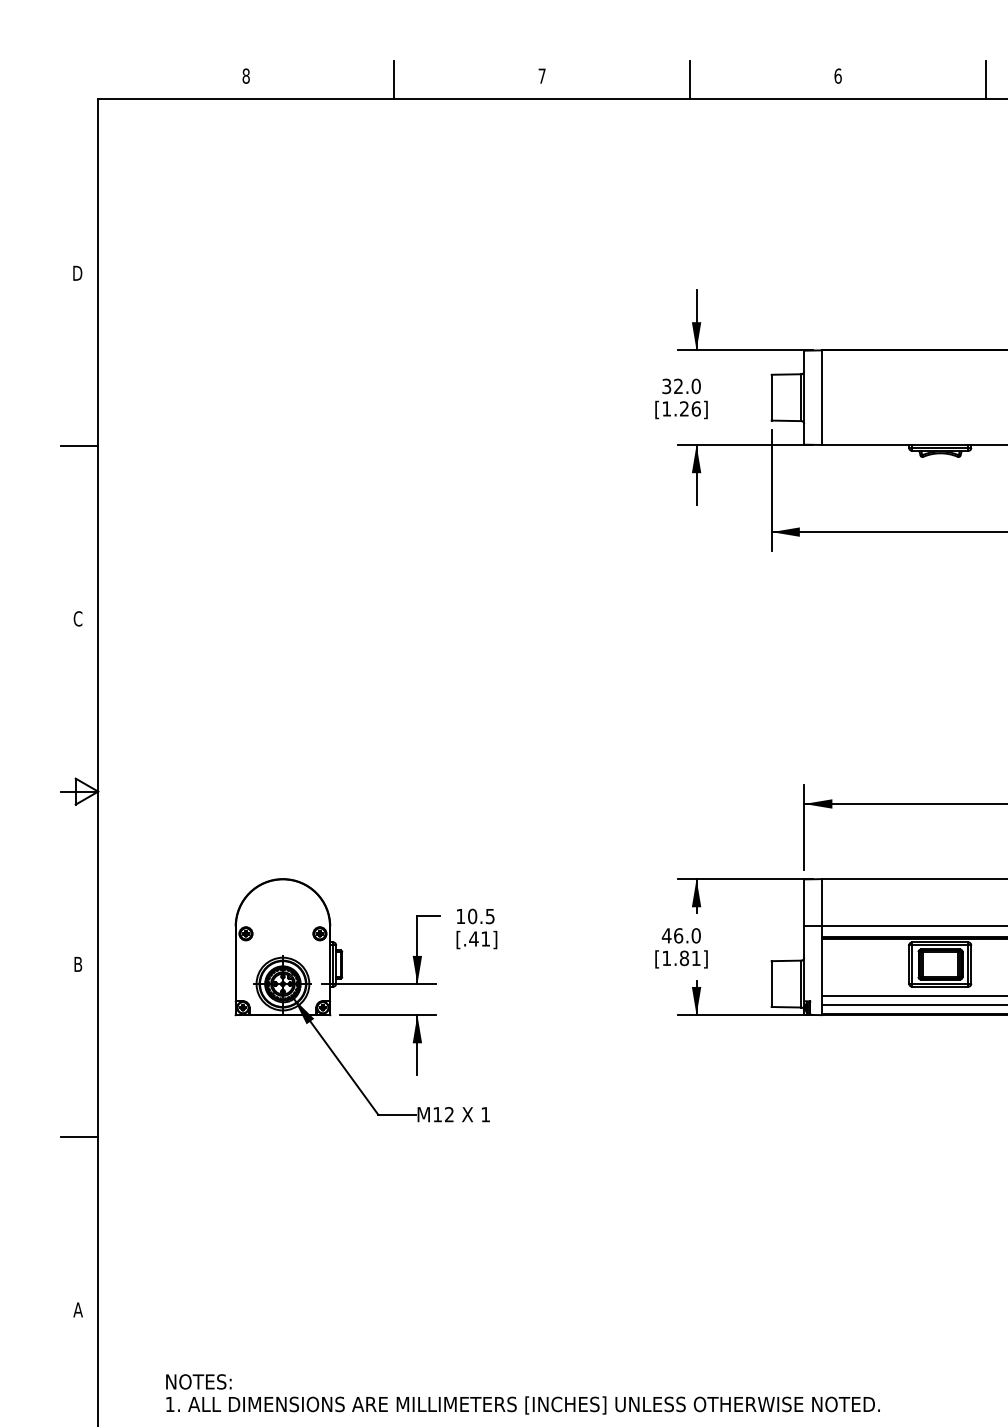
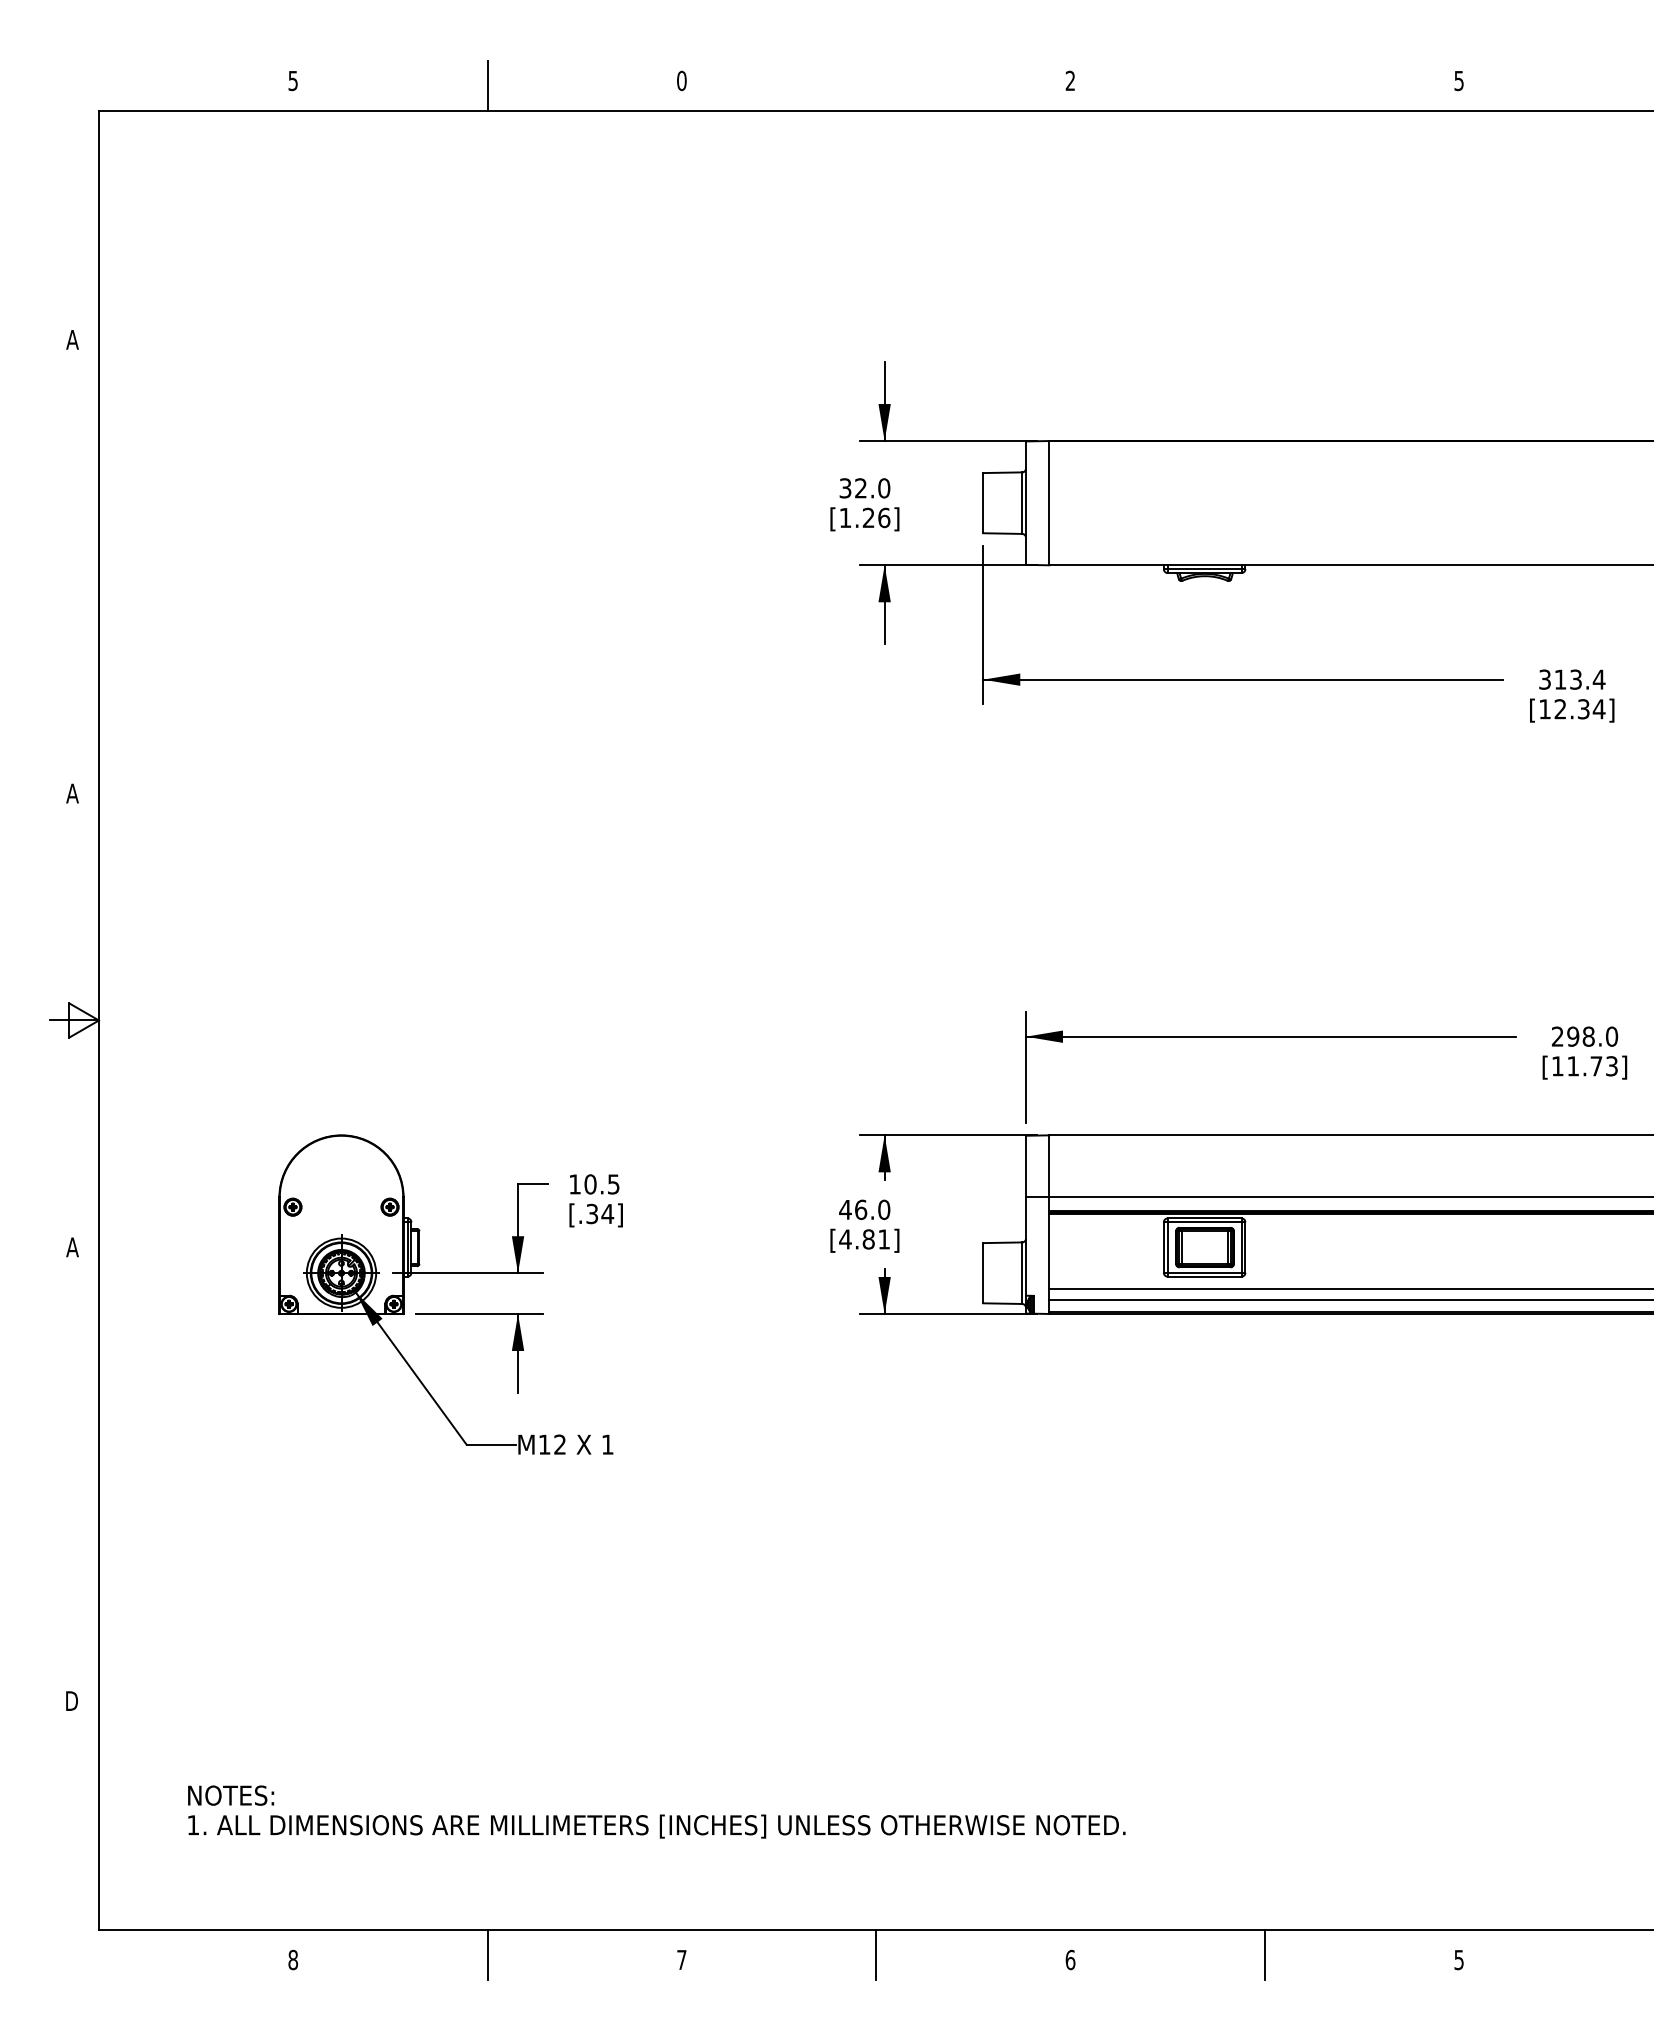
text: (246, 75) -> (293, 80), 8 -> 5
text: (541, 75) -> (681, 80), 7 -> 0
text: (838, 75) -> (1070, 80), 6 -> 2
line: (690, 79) -> (876, 85), removed
line: (985, 79) -> (1264, 85), removed
text: (78, 273) -> (72, 339), D -> A
line: (78, 445) -> (73, 566), removed
text: (78, 618) -> (72, 793), C -> A
text: (479, 938) -> (599, 1213), [.41] -> [.34]
text: (666, 958) -> (845, 1239), [1.81] -> [4.81]
text: (78, 964) -> (72, 1247), B -> A
line: (78, 1137) -> (73, 1474), removed
text: (78, 1309) -> (72, 1700), A -> D

